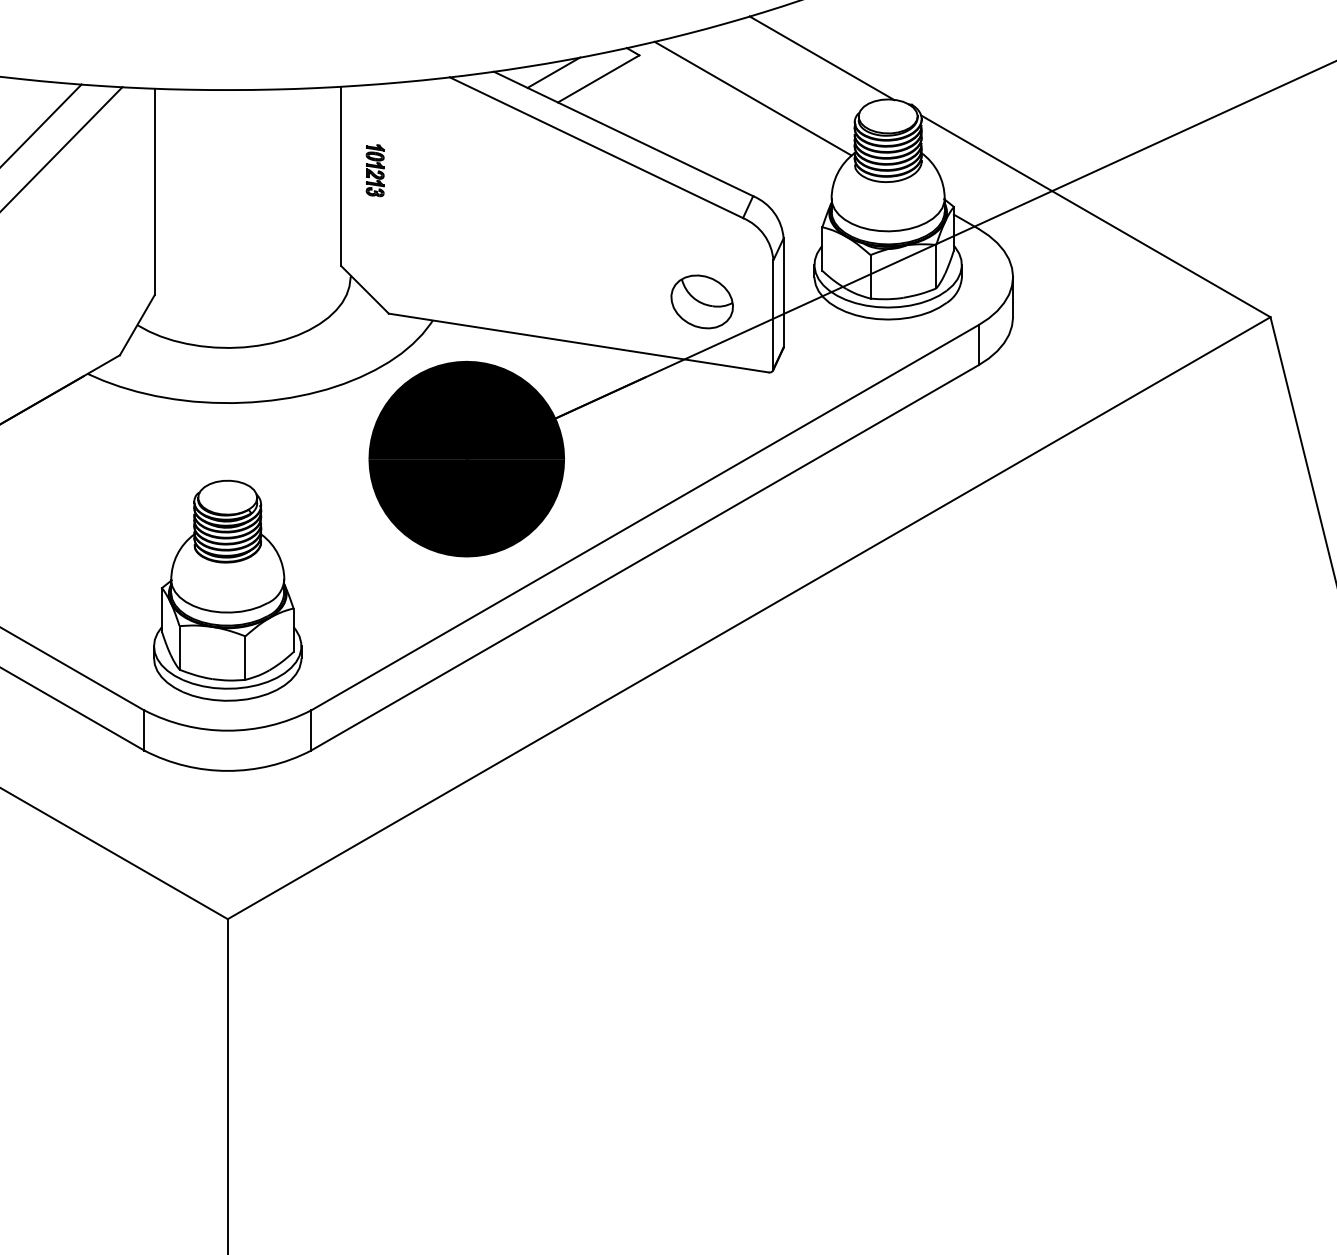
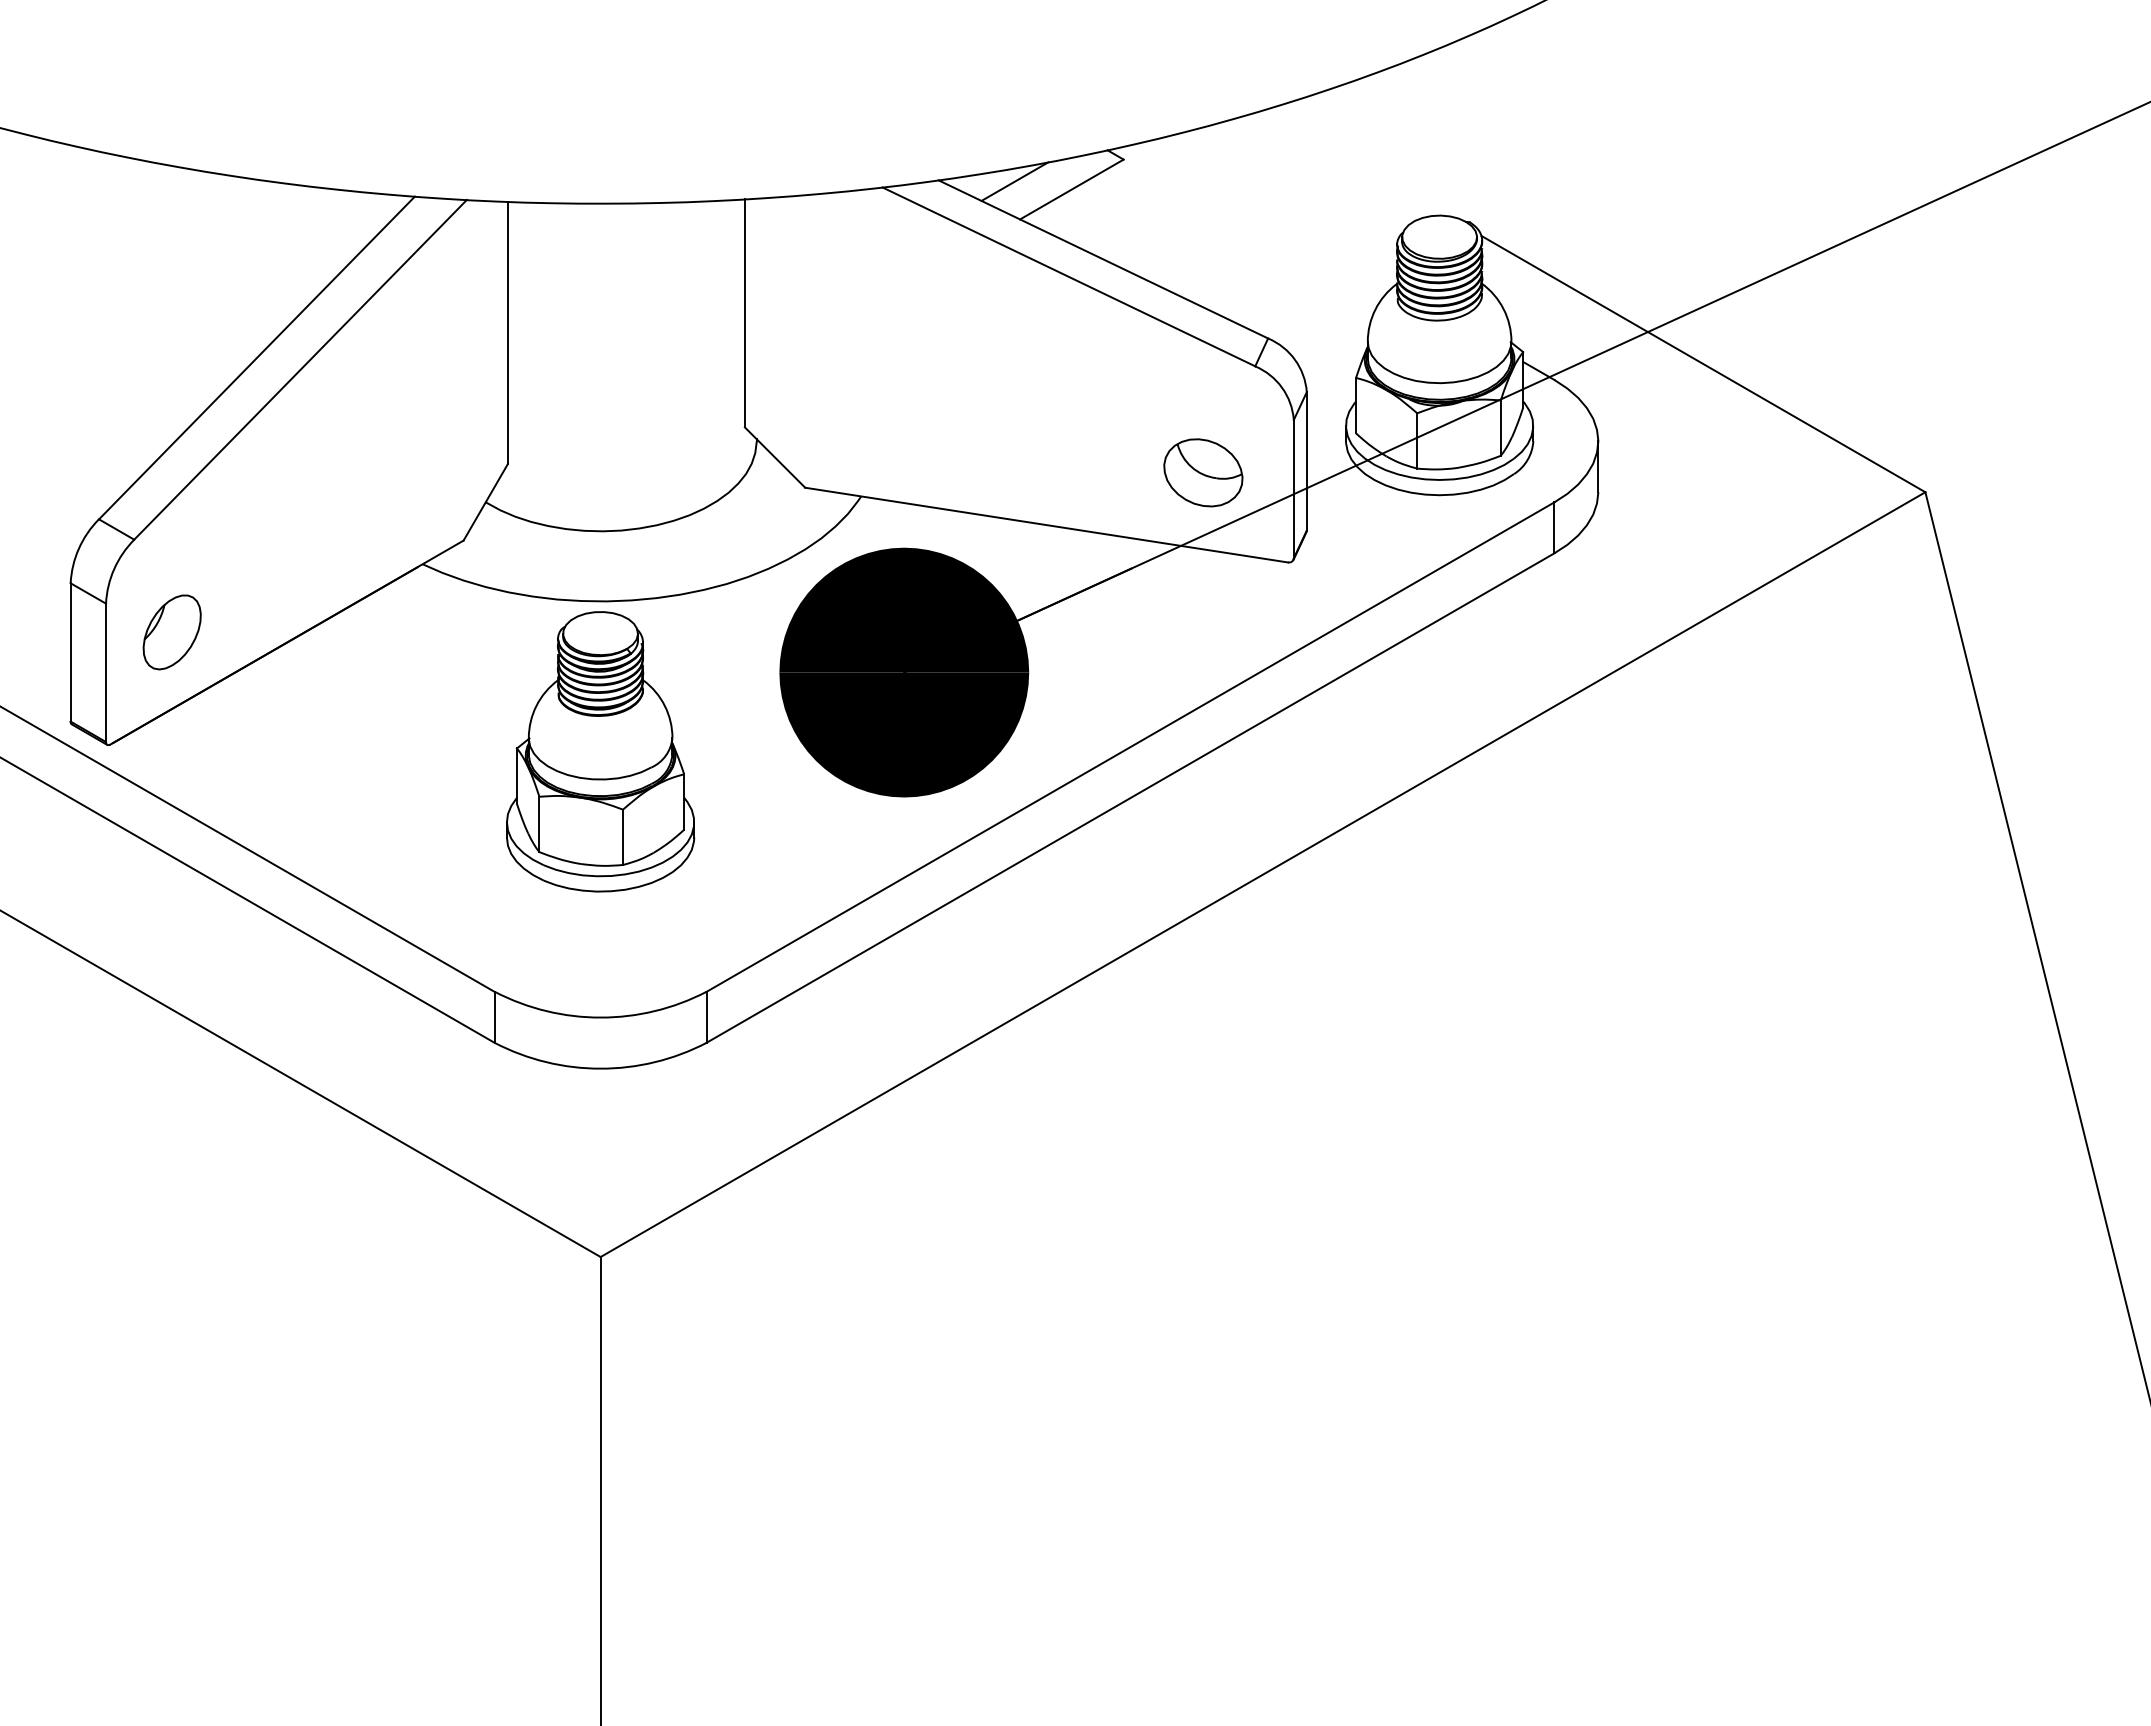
line: (821, 58) -> (1355, 163), removed
line: (752, 98) -> (1267, 214), removed
part: (374, 170) -> (787, 305), removed
part: (227, 590) -> (600, 751), moved

